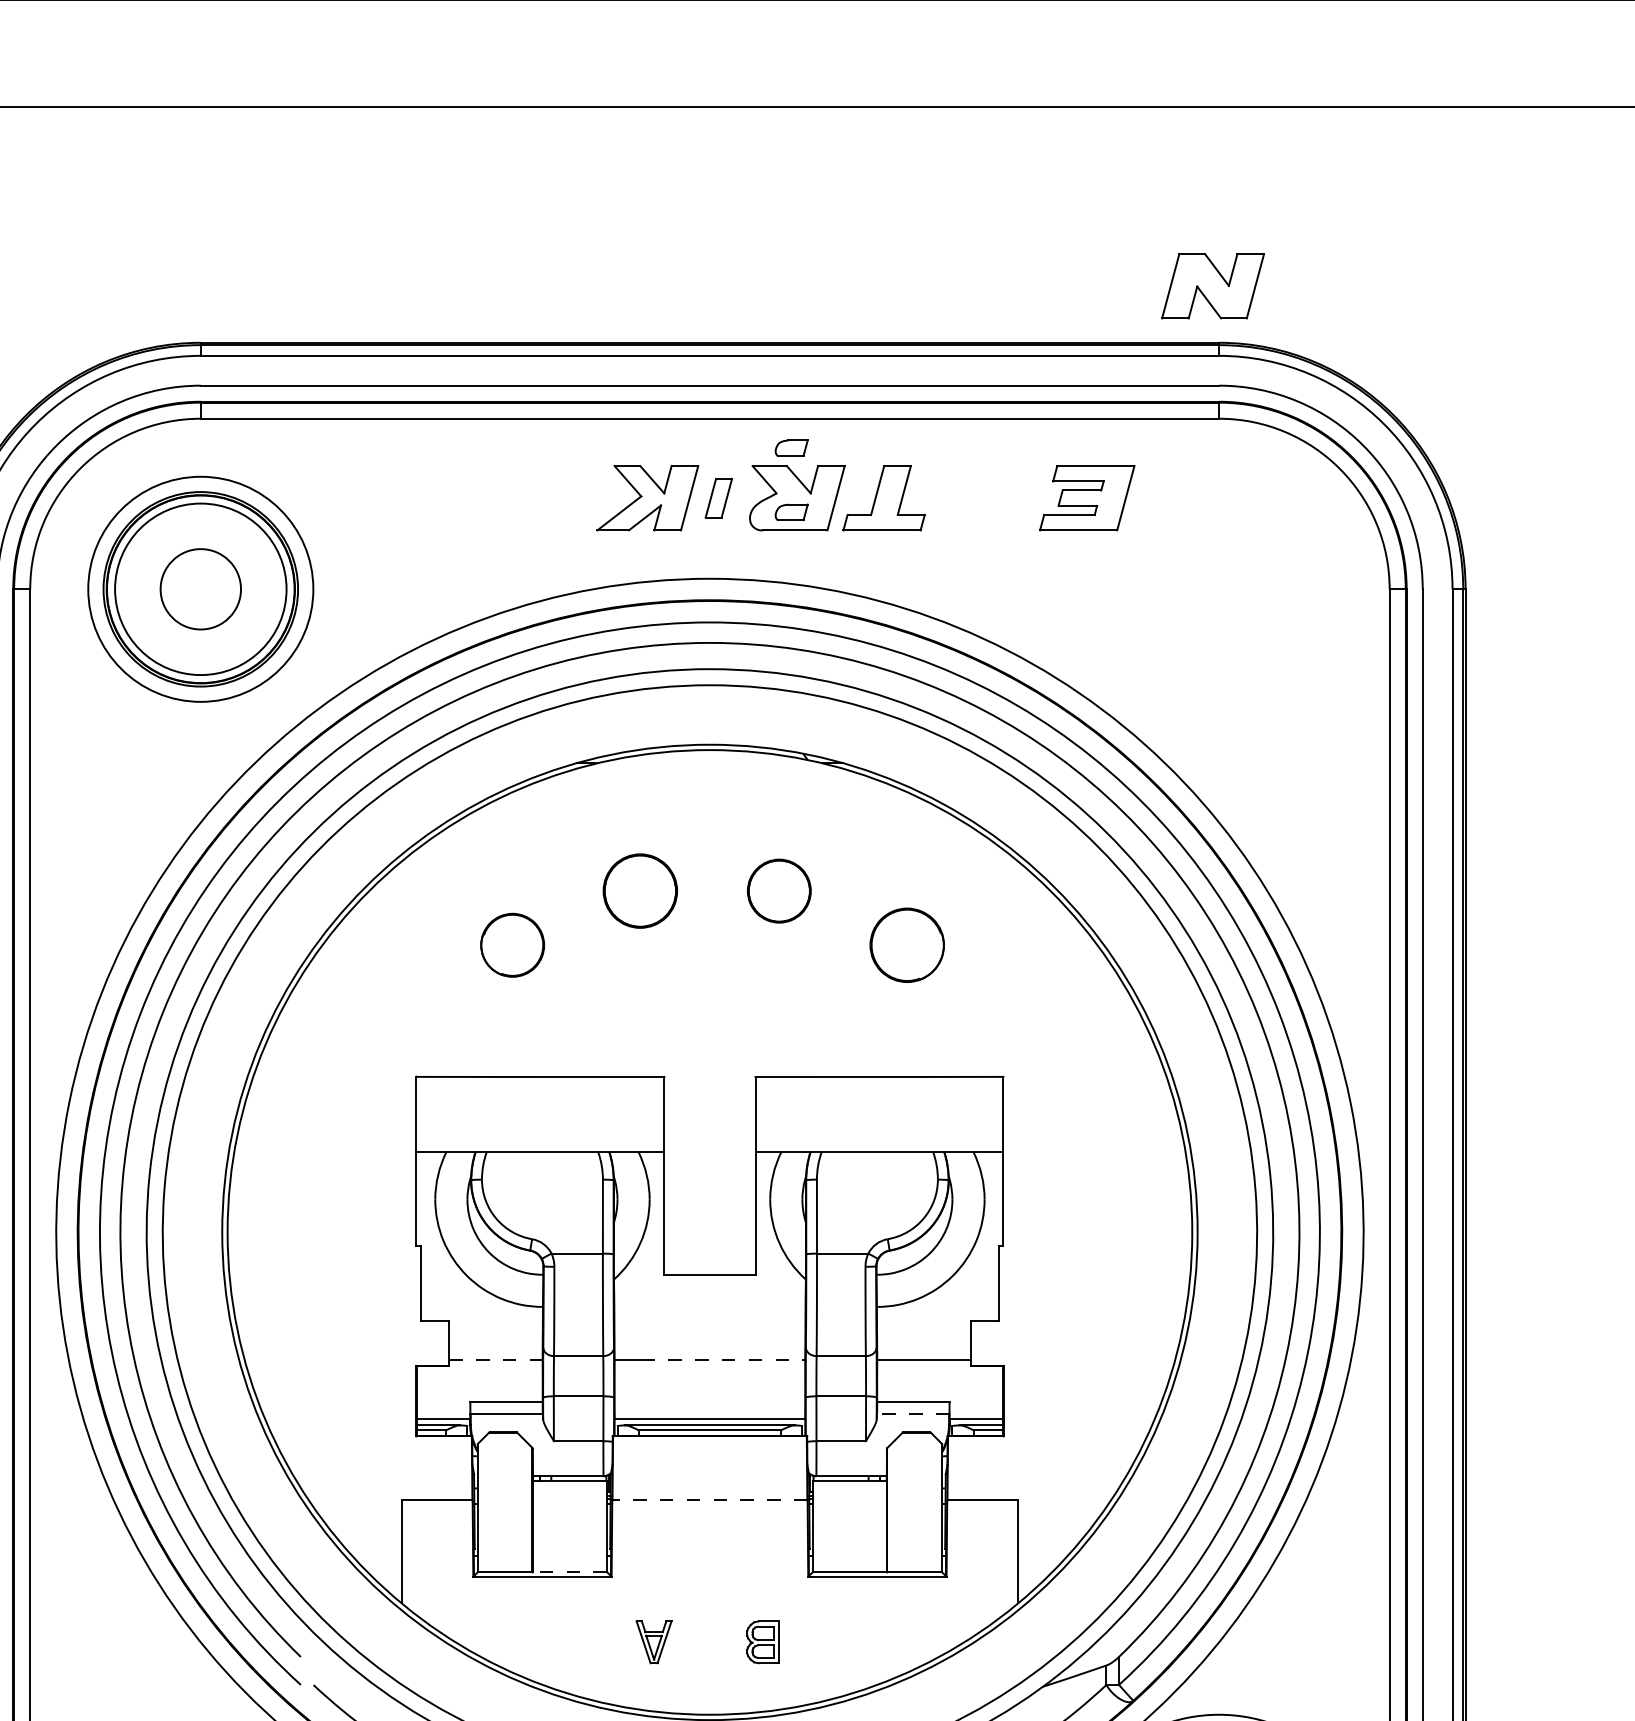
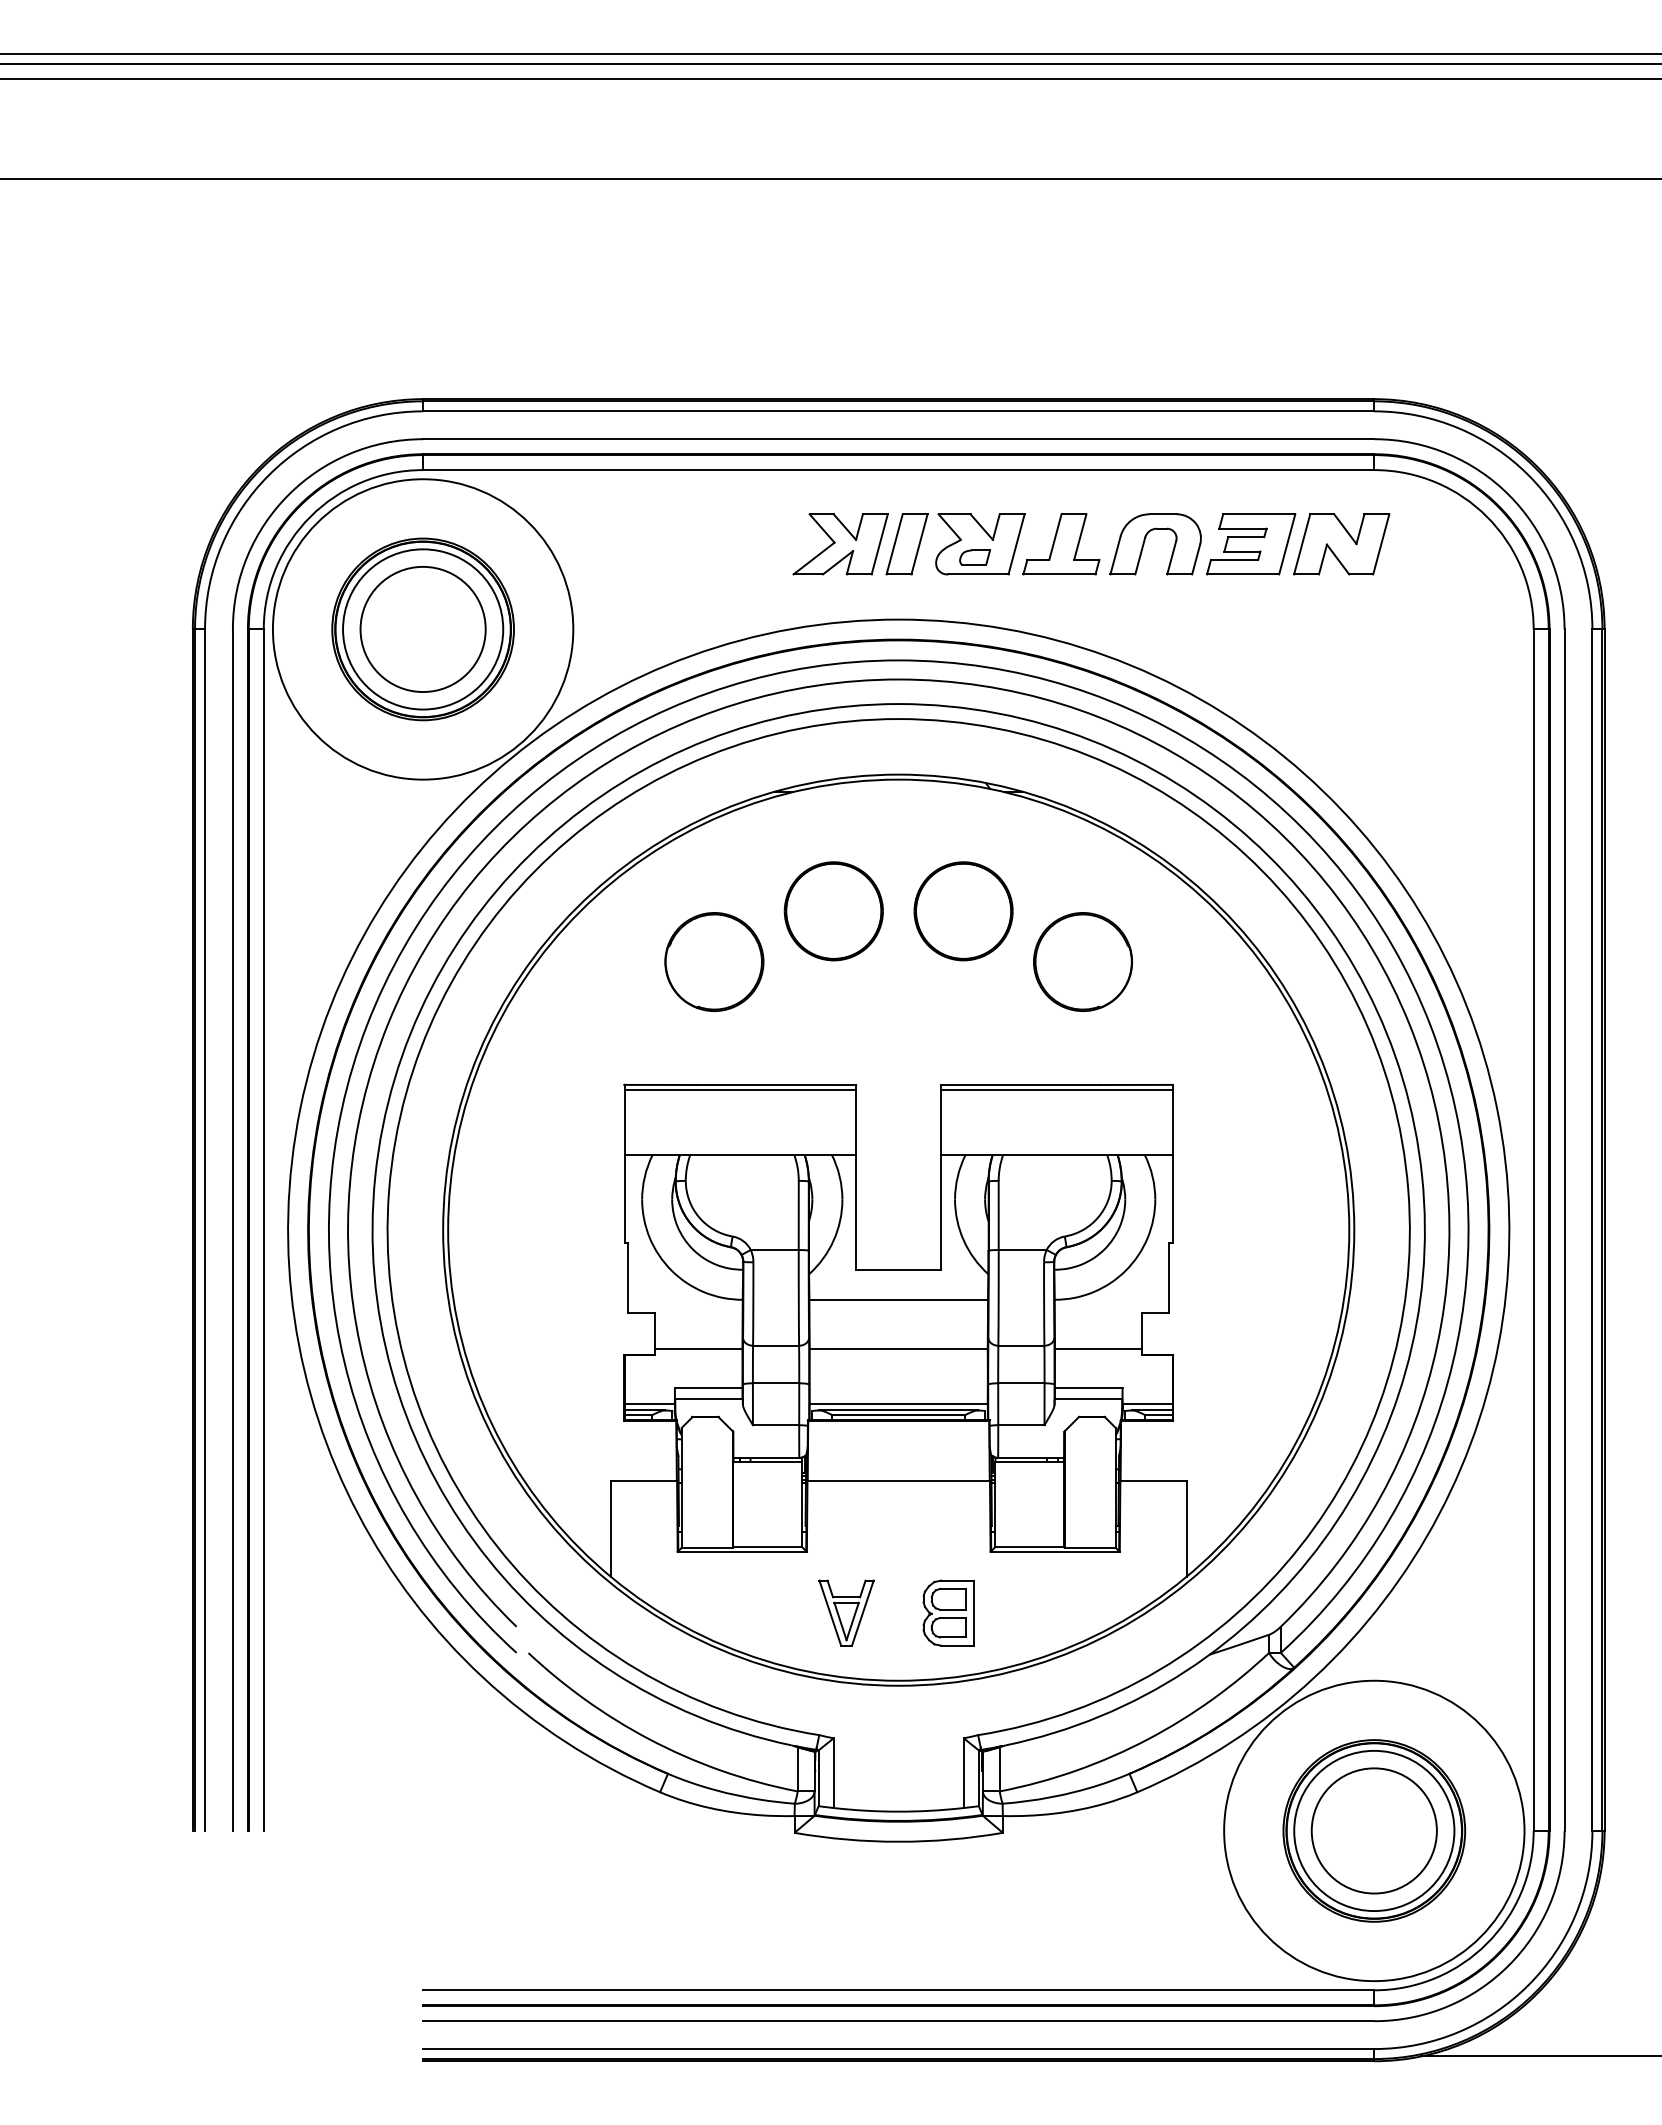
part: (1212, 286) -> (1341, 544), moved
part: (791, 448) -> (974, 497), removed
part: (974, 495) -> (1145, 541), added
part: (718, 498) -> (906, 544), size x1.67
circle: (200, 589) -> (422, 629), size x1.43
circle: (200, 589) -> (422, 629), size x1.67
part: (640, 891) -> (833, 911), size x1.43
part: (779, 891) -> (963, 911), size x1.67
part: (512, 944) -> (714, 961), size x1.67
part: (906, 944) -> (1082, 961), size x1.43
line: (540, 1082) -> (740, 1090), added
line: (878, 1082) -> (1056, 1090), added
line: (709, 1306) -> (898, 1299), added
line: (495, 1360) -> (698, 1349), dashed -> solid
line: (723, 1360) -> (911, 1349), dashed -> solid
line: (913, 1413) -> (1088, 1399), dashed -> solid
line: (709, 1500) -> (898, 1480), dashed -> solid
line: (569, 1572) -> (767, 1547), dashed -> solid
part: (654, 1641) -> (846, 1612), size x1.67
part: (763, 1641) -> (948, 1612), size x1.67

